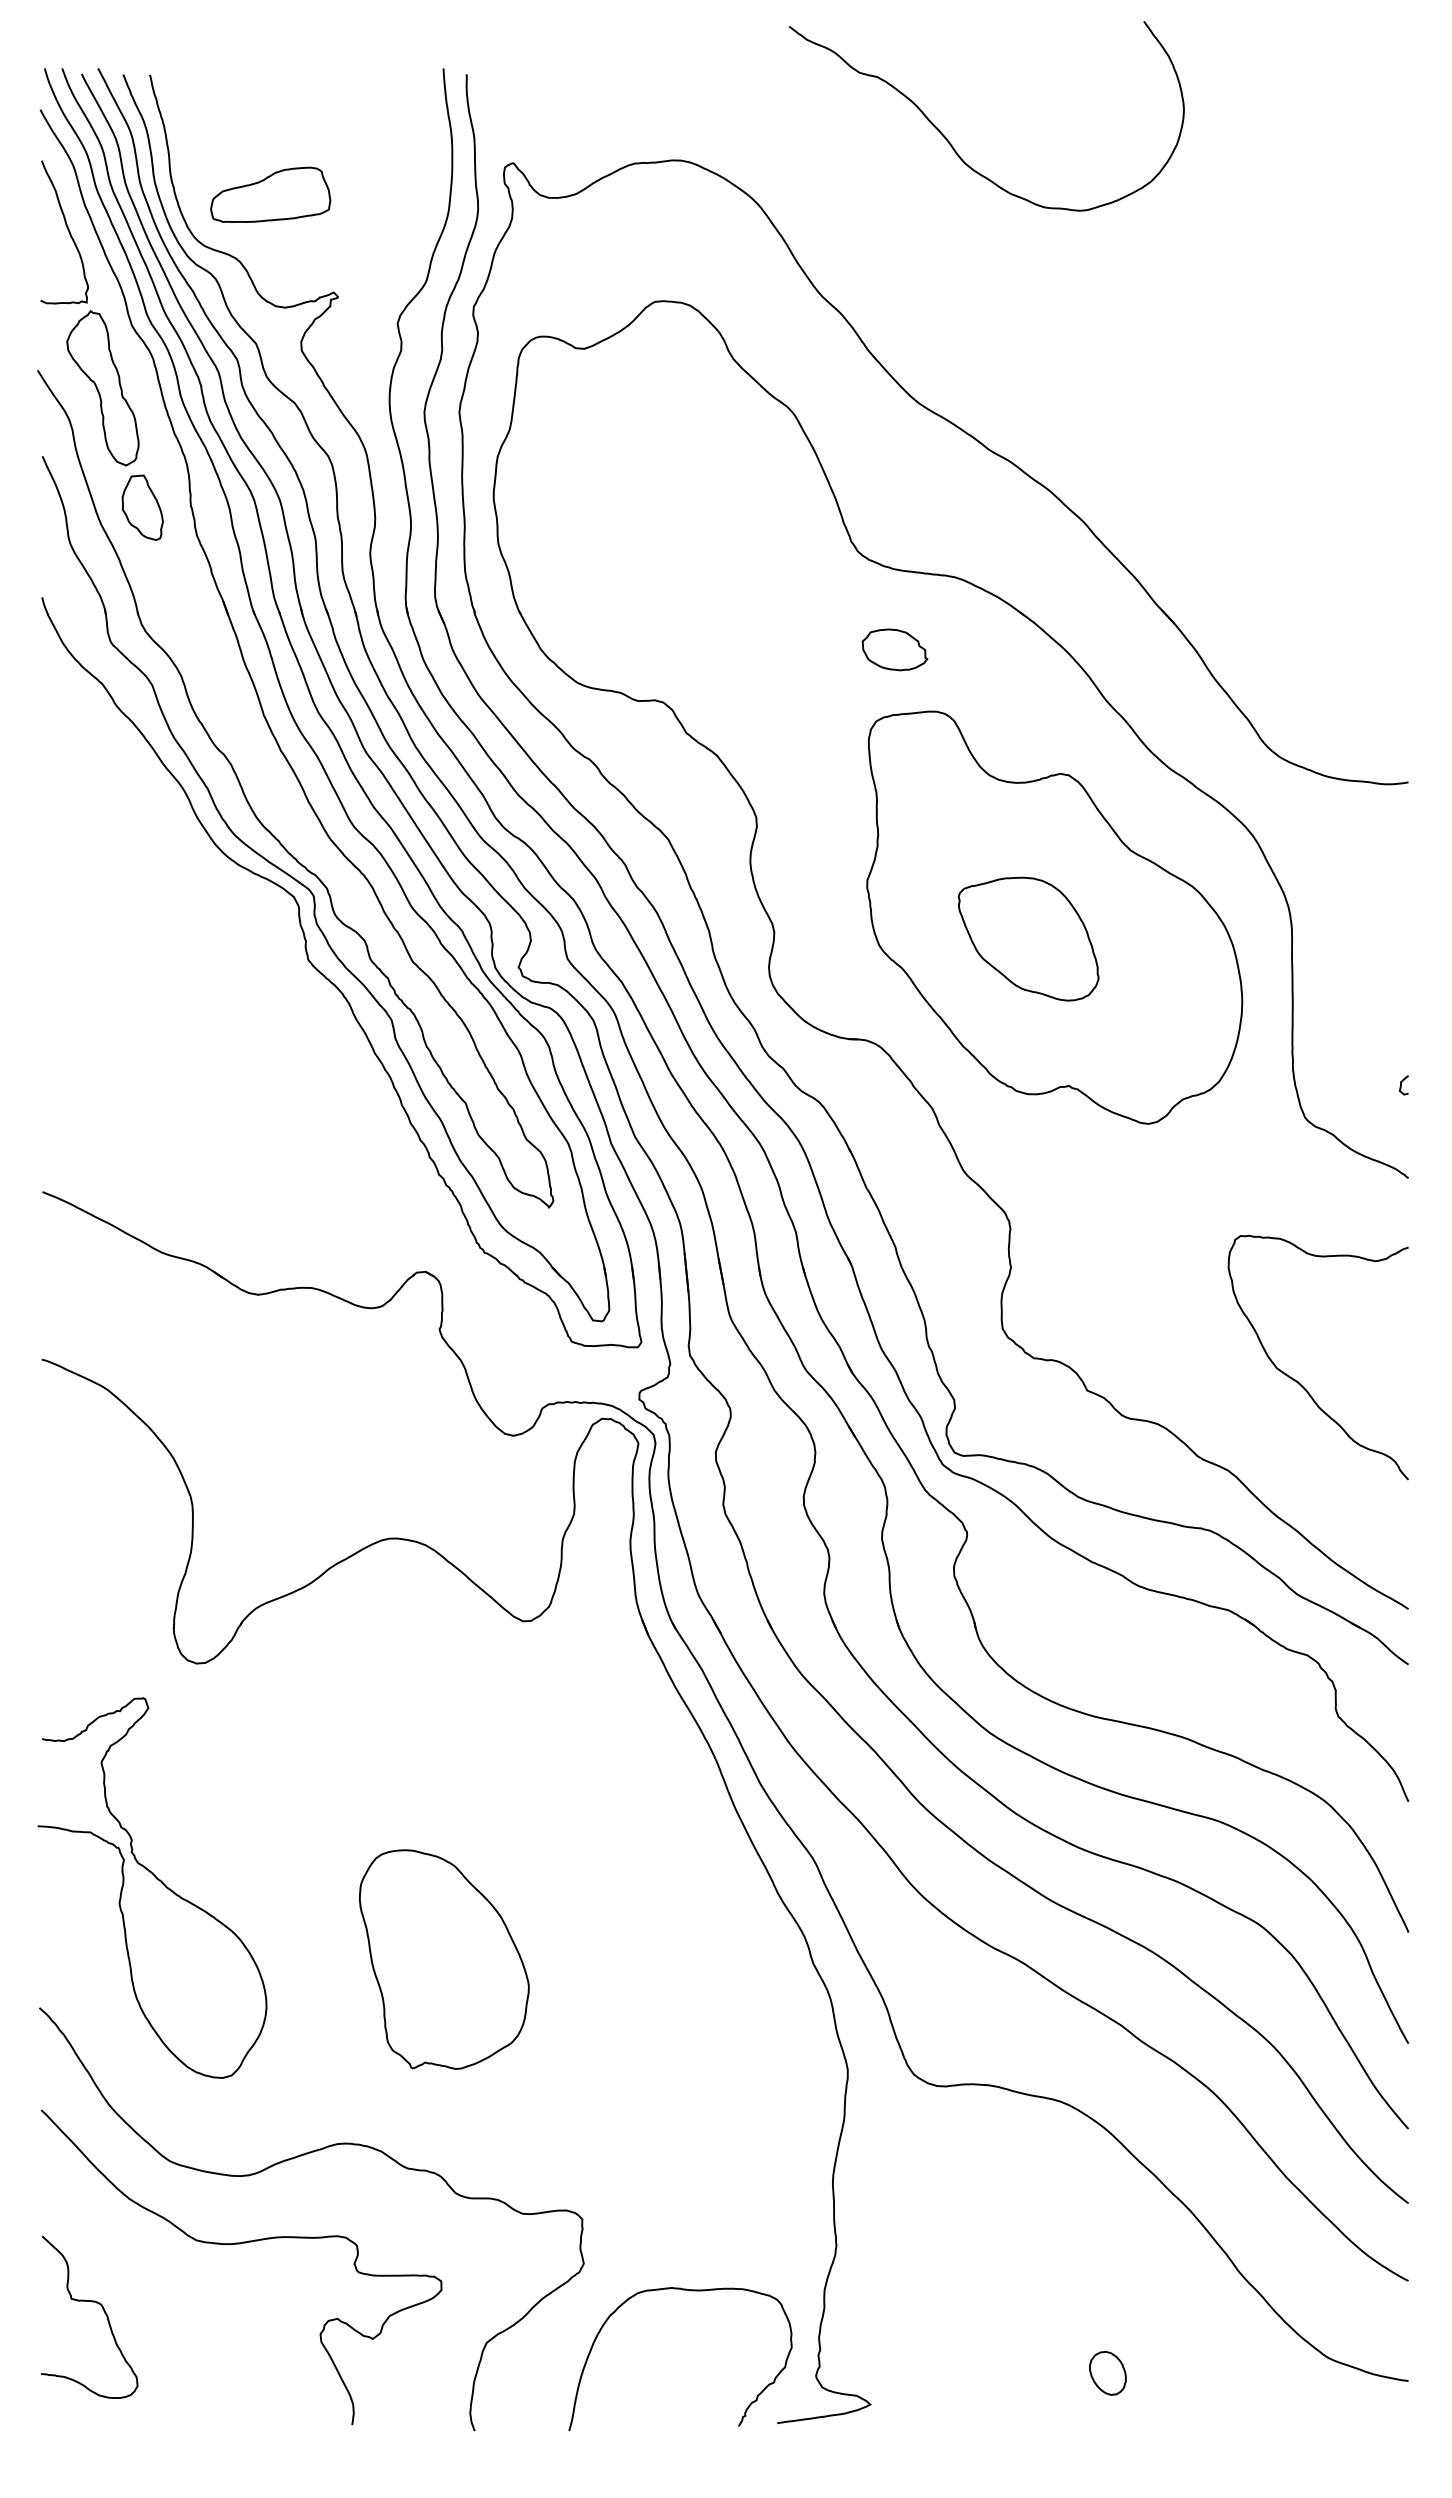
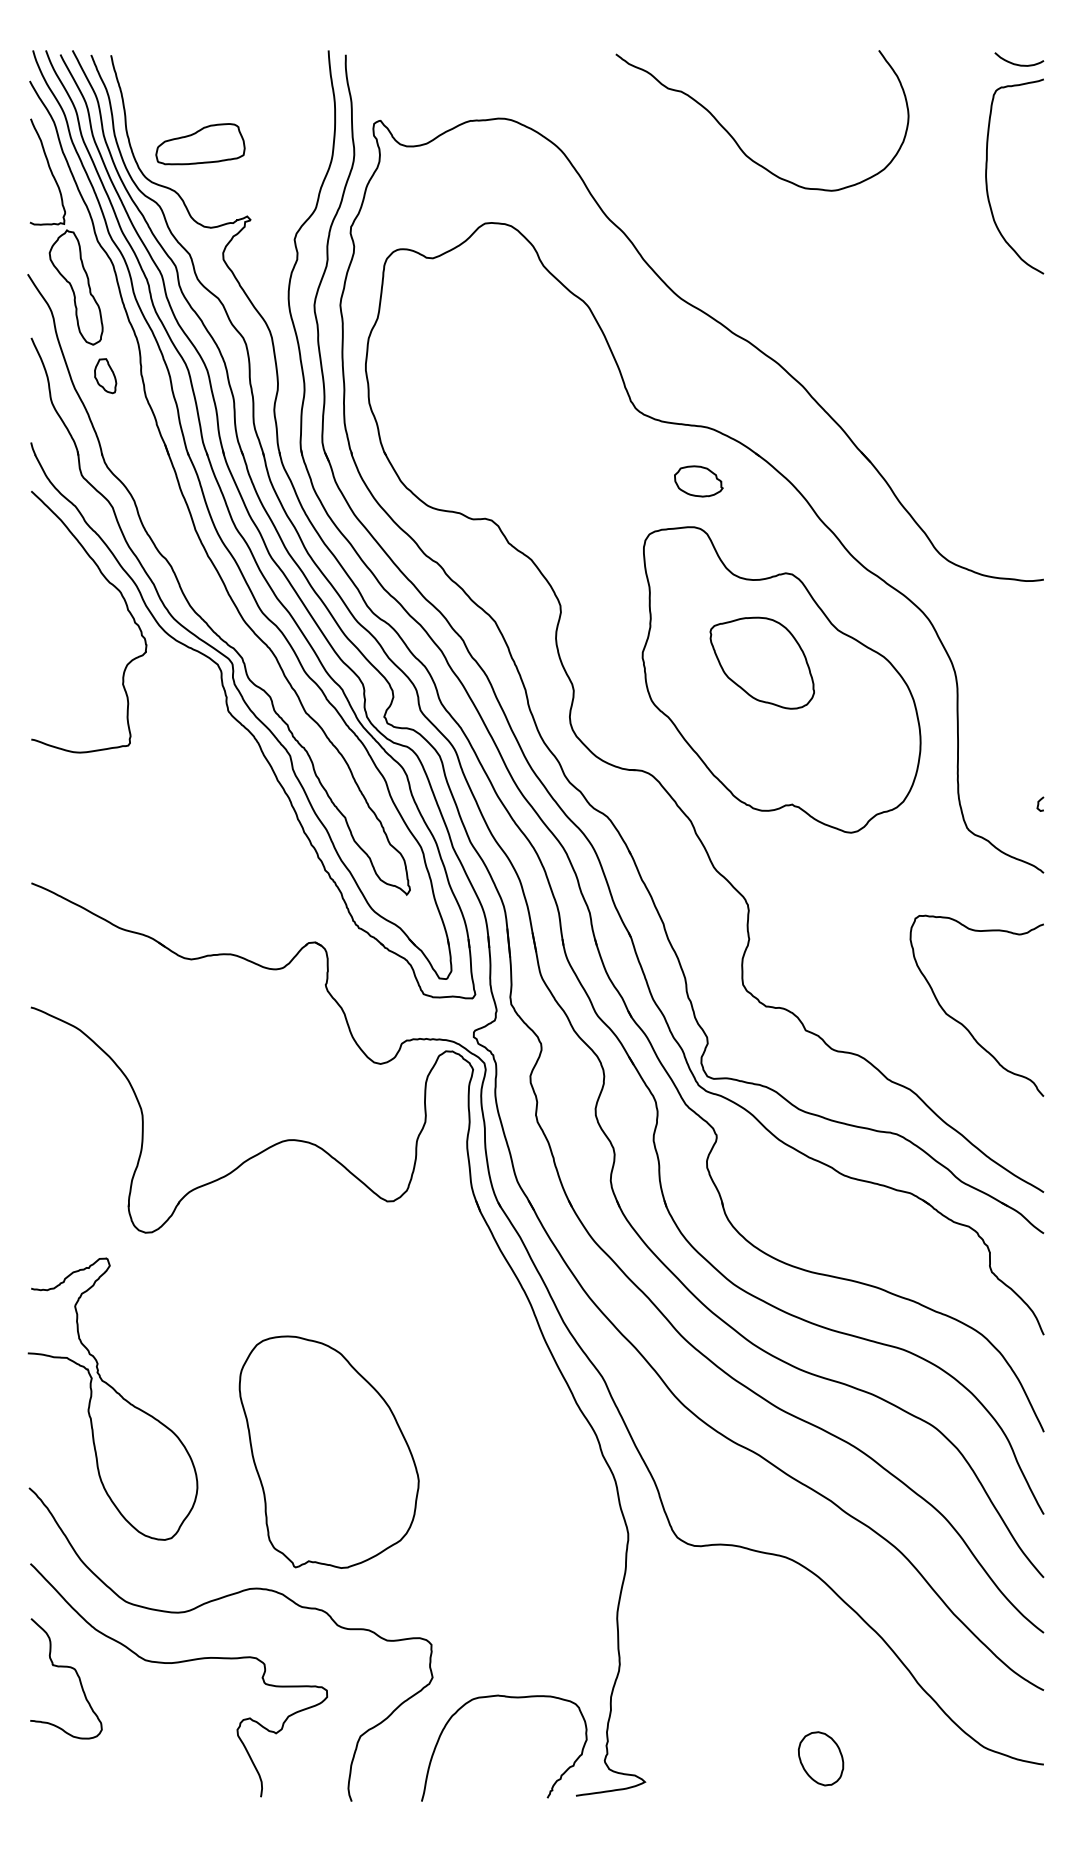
curve: (1372, 86) -> (1017, 63), added
curve: (950, 142) -> (735, 140), moved
curve: (1331, 238) -> (986, 176), added
part: (142, 507) -> (105, 375), size x0.71
part: (894, 649) -> (698, 481), moved
curve: (171, 822) -> (127, 609), added
part: (1028, 938) -> (762, 662), moved
part: (444, 1959) -> (329, 1452), size x1.43
curve: (91, 2302) -> (67, 1667), moved
part: (1107, 2373) -> (820, 1758), size x1.67

